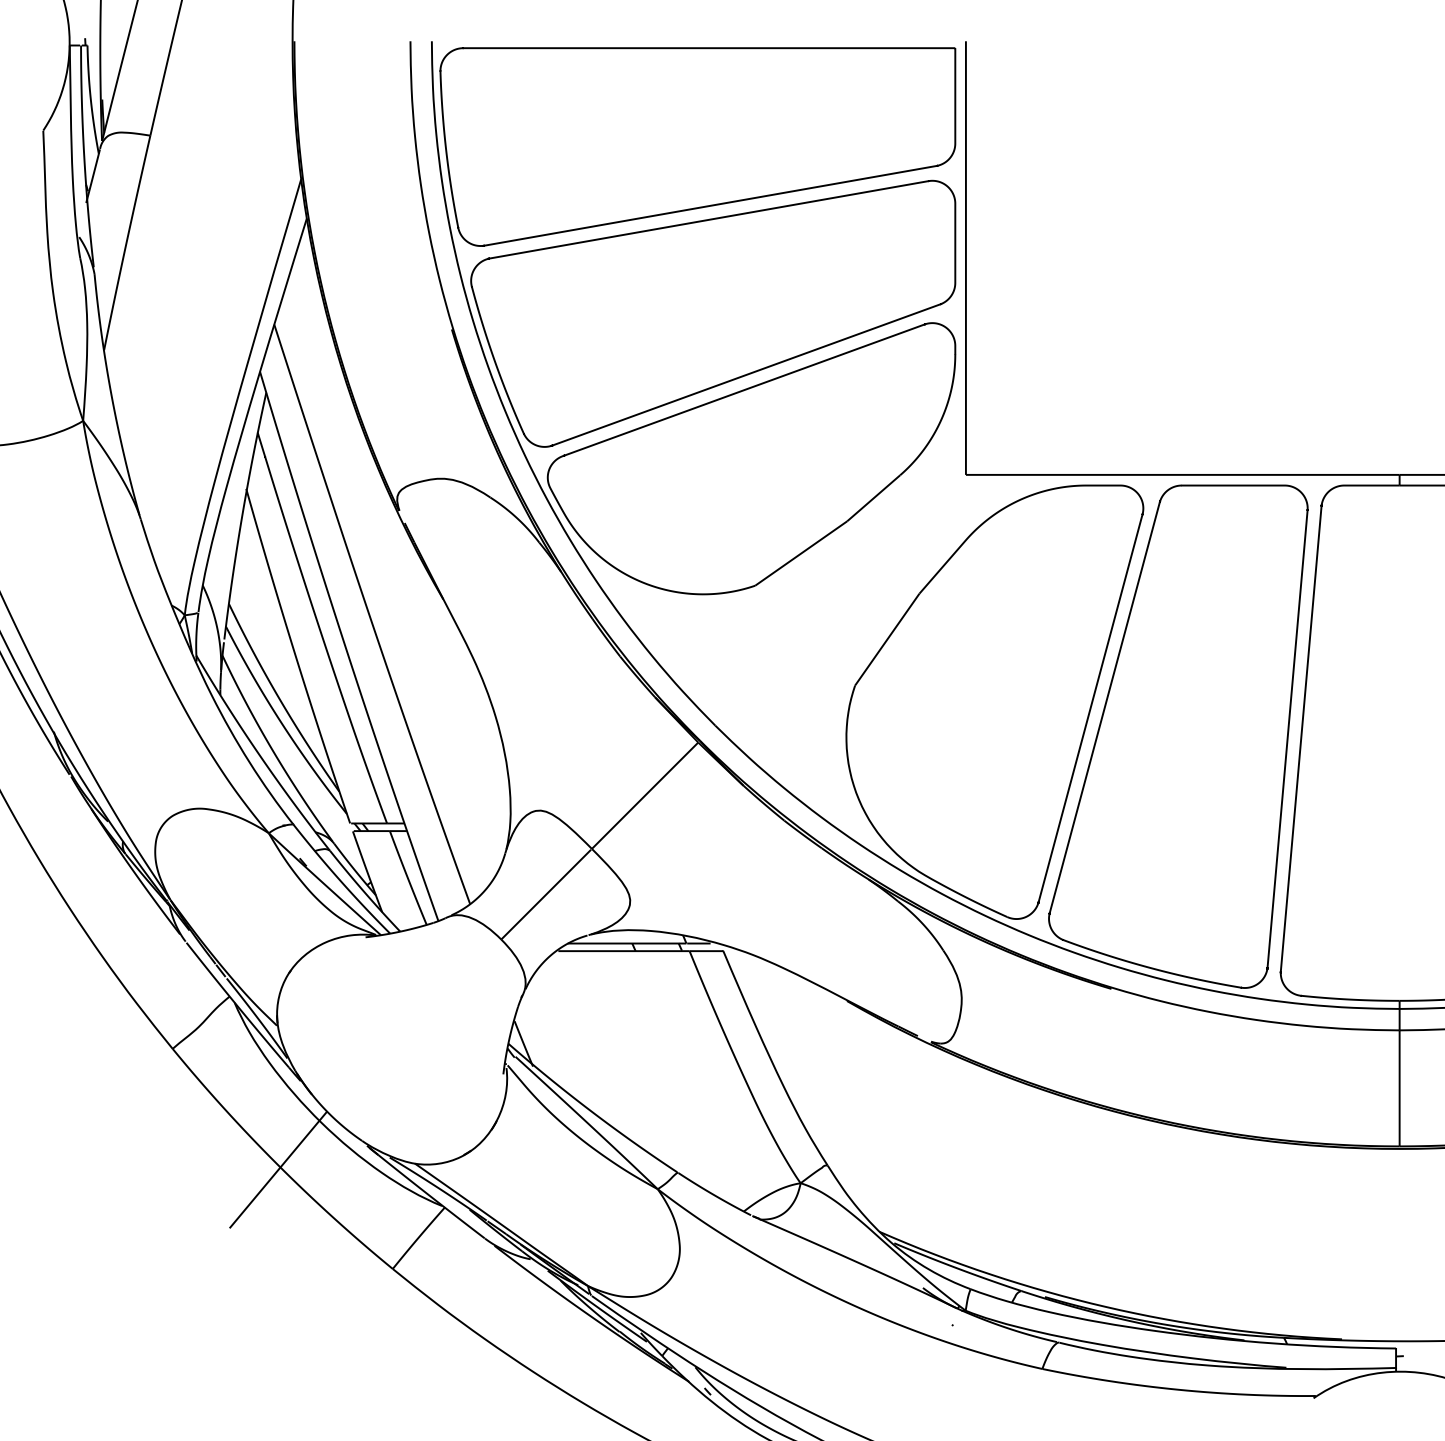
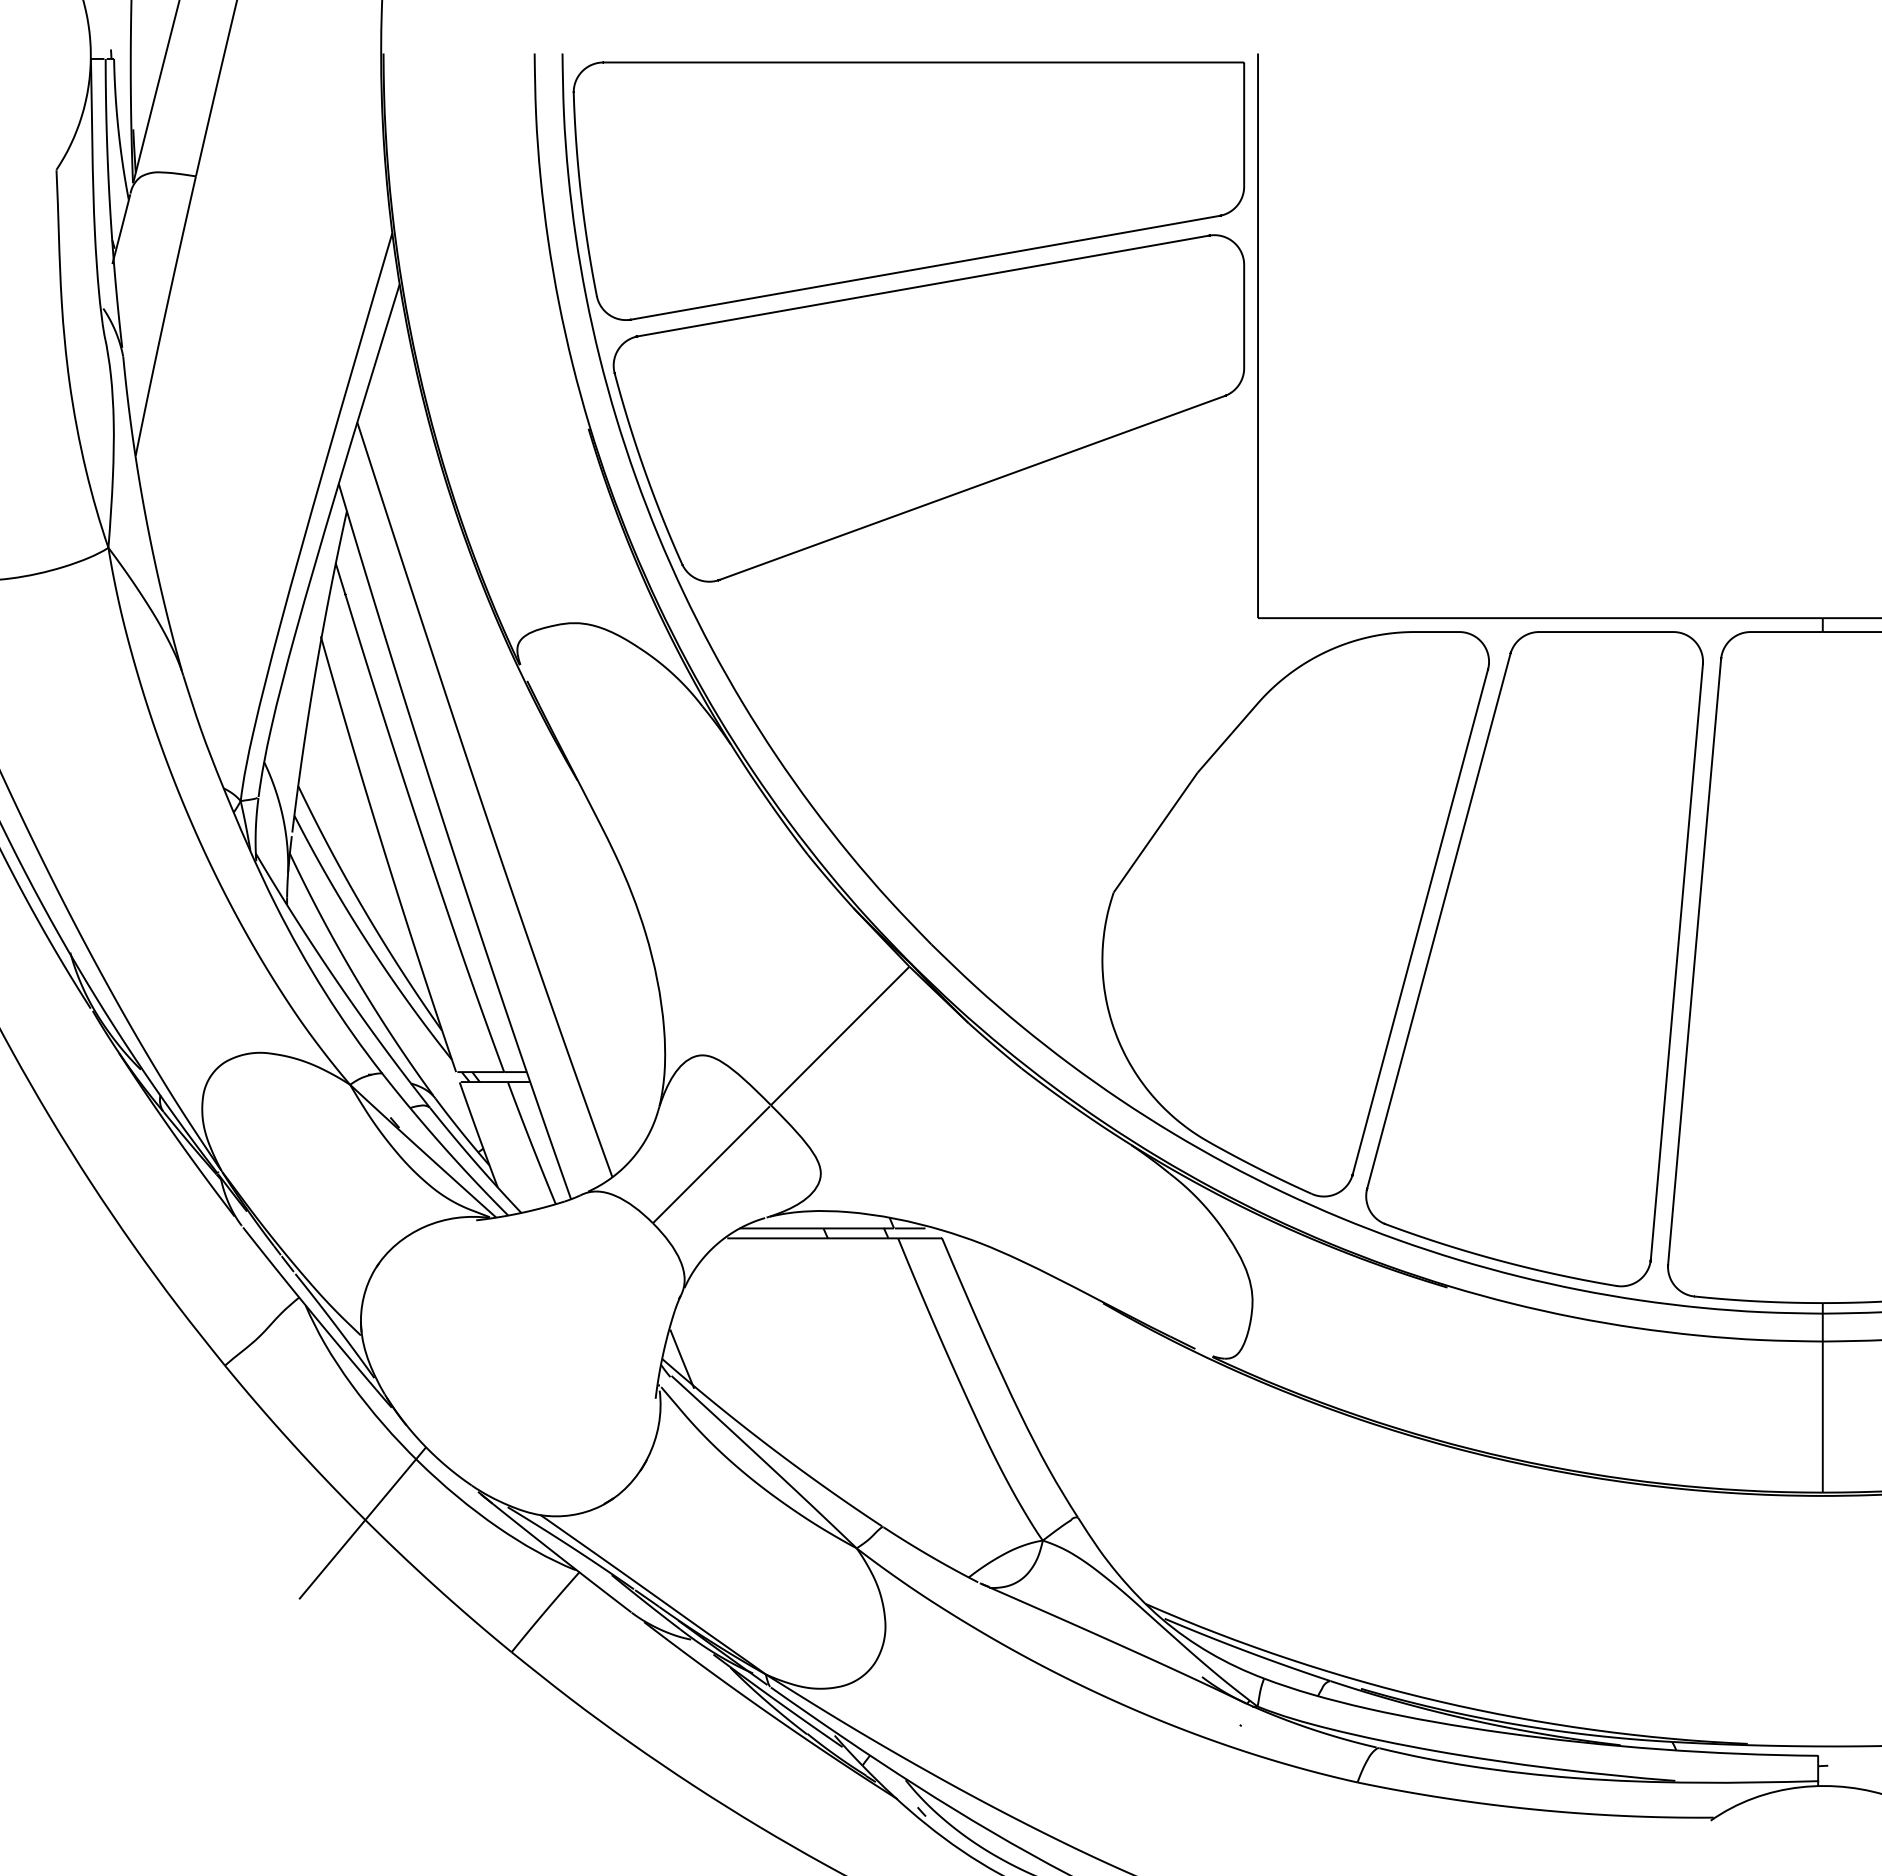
part: (751, 458) -> (978, 596), removed

